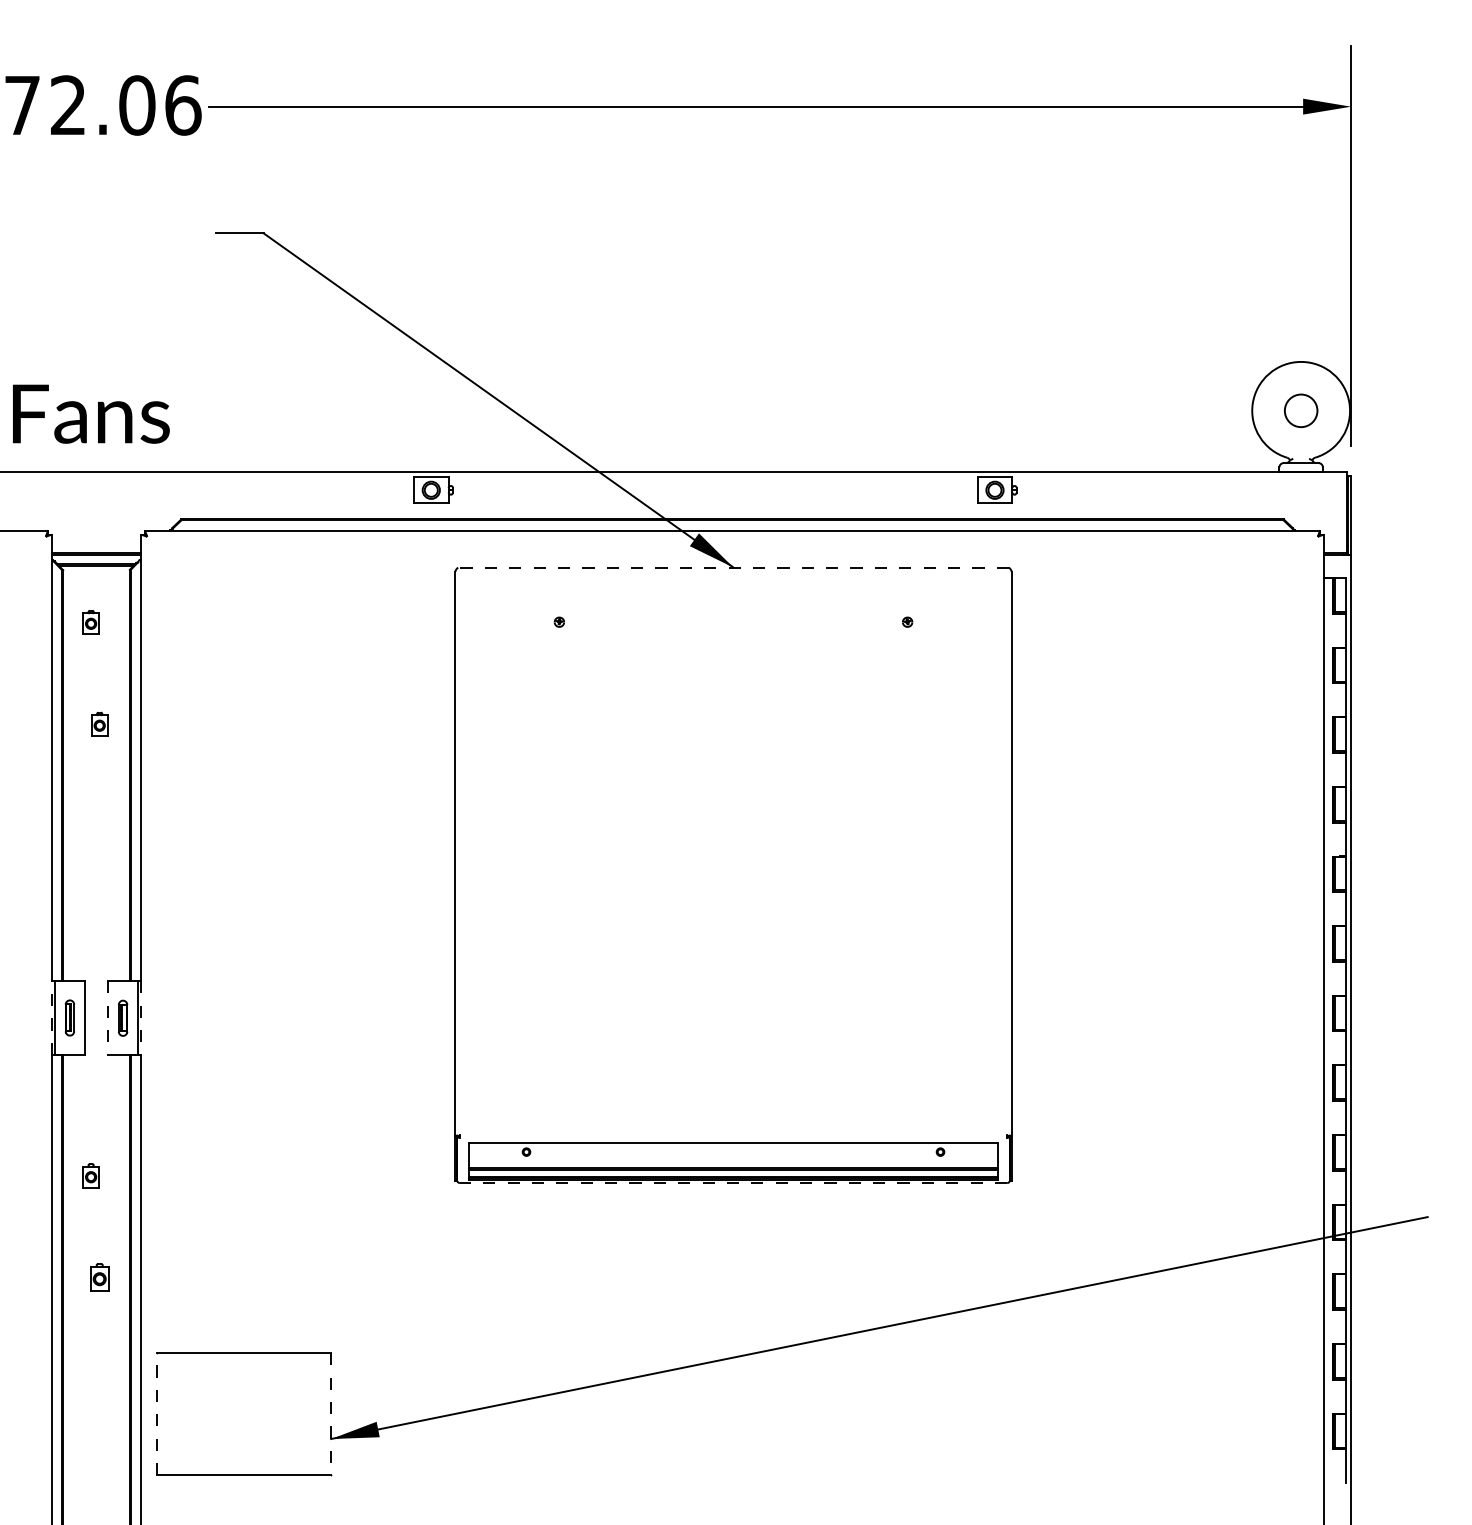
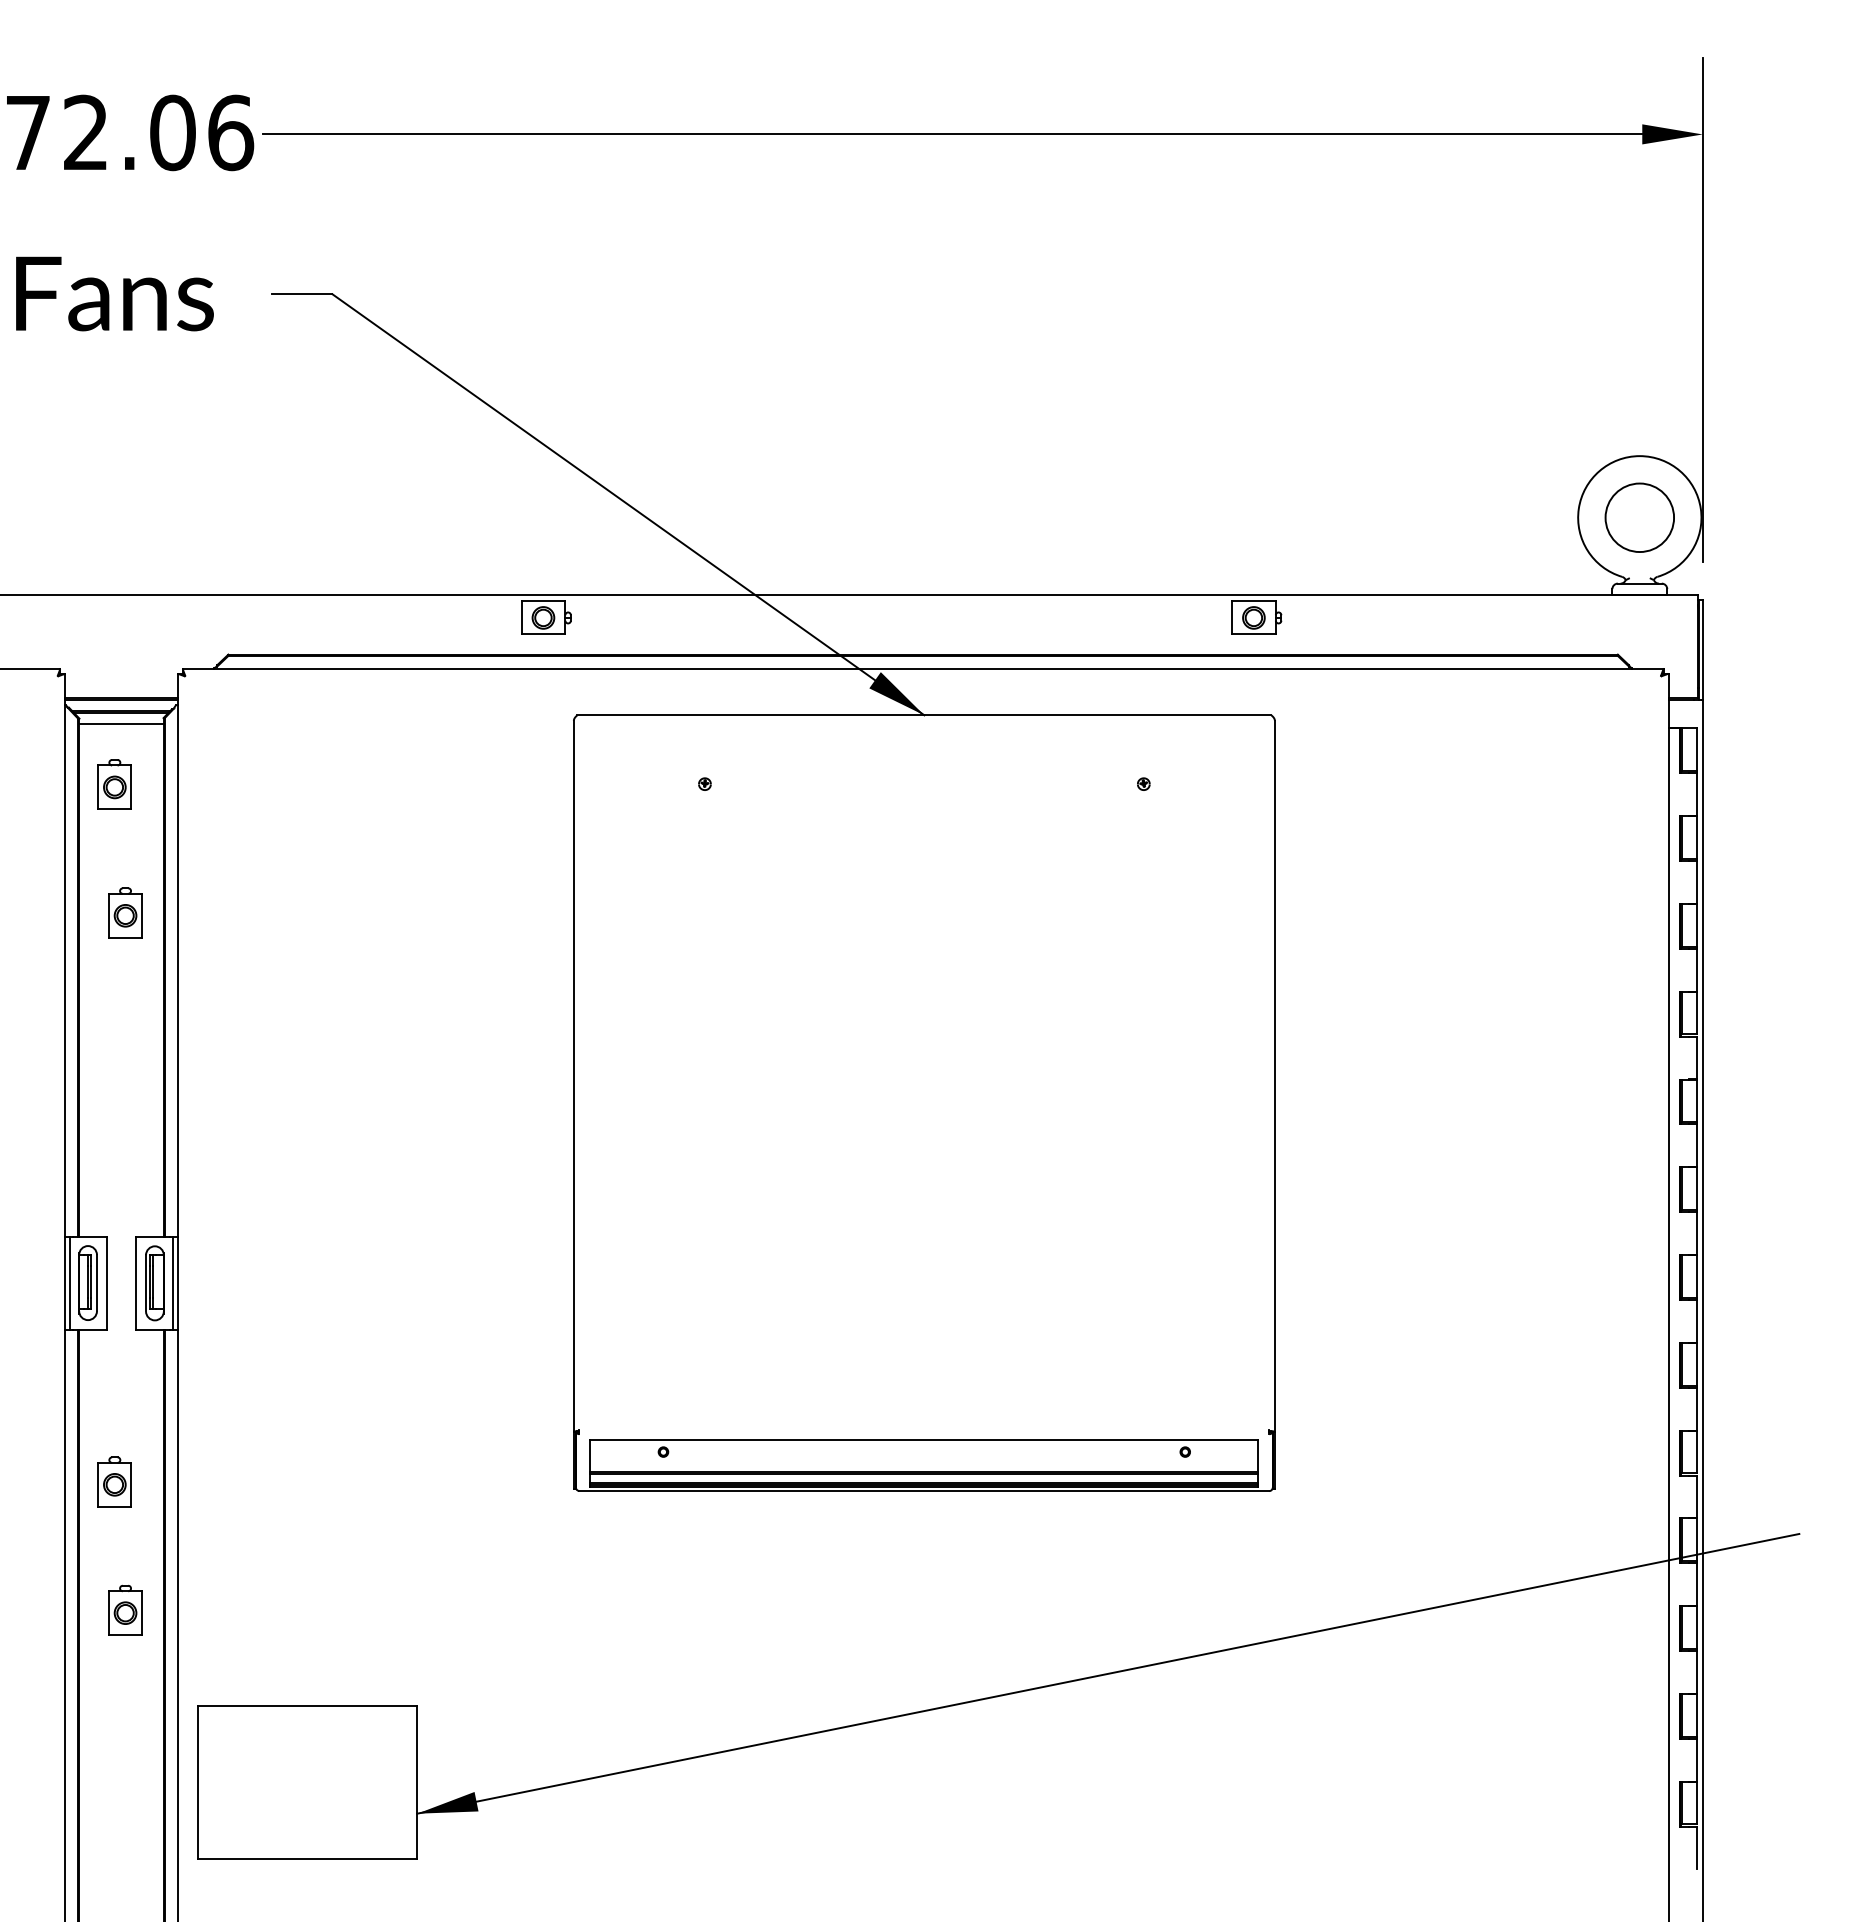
circle: (1300, 410) -> (1639, 517), size x1.67
text: (90, 413) -> (114, 293), moved
line: (732, 567) -> (923, 715), dashed -> solid
line: (96, 574) -> (121, 723), added
part: (90, 622) -> (114, 784), size x1.67
part: (99, 724) -> (125, 912), size x1.67
part: (69, 1017) -> (87, 1282), size x1.67
line: (52, 1018) -> (65, 1283), dashed -> solid
line: (108, 1018) -> (136, 1283), dashed -> solid
part: (122, 1018) -> (154, 1283), size x1.67
line: (140, 1018) -> (177, 1283), dashed -> solid
part: (90, 1175) -> (114, 1481), size x1.67
line: (733, 1183) -> (924, 1491), dashed -> solid
part: (99, 1277) -> (125, 1609), size x1.43
line: (156, 1414) -> (197, 1782), dashed -> solid
line: (331, 1414) -> (417, 1782), dashed -> solid

